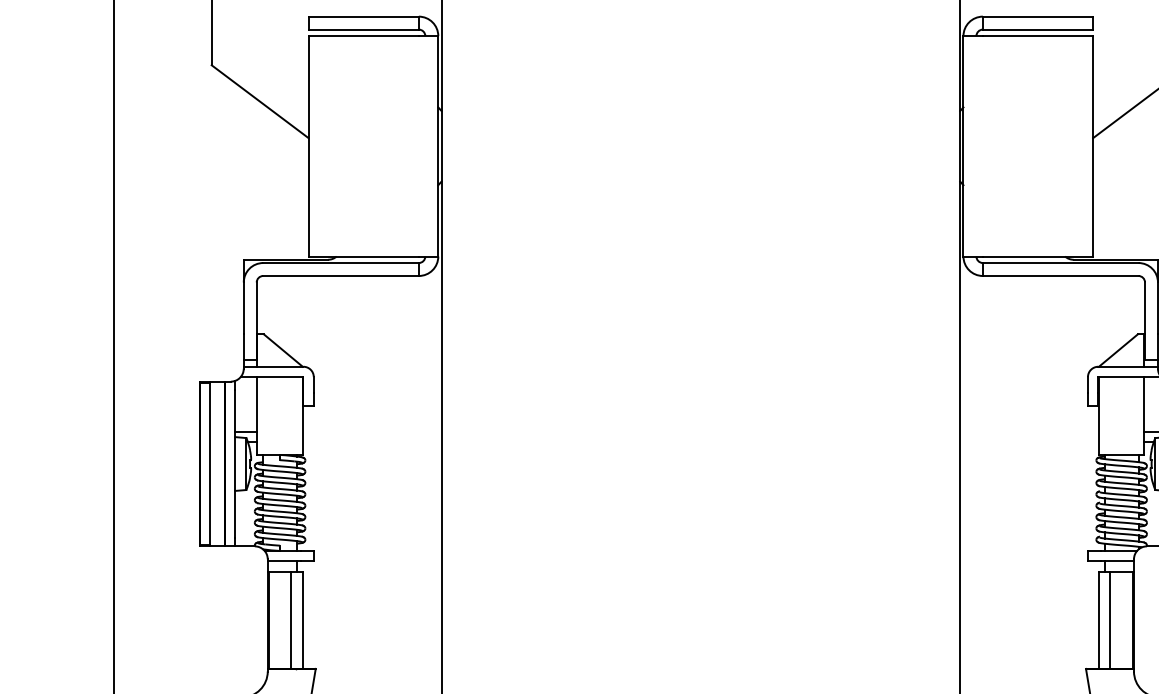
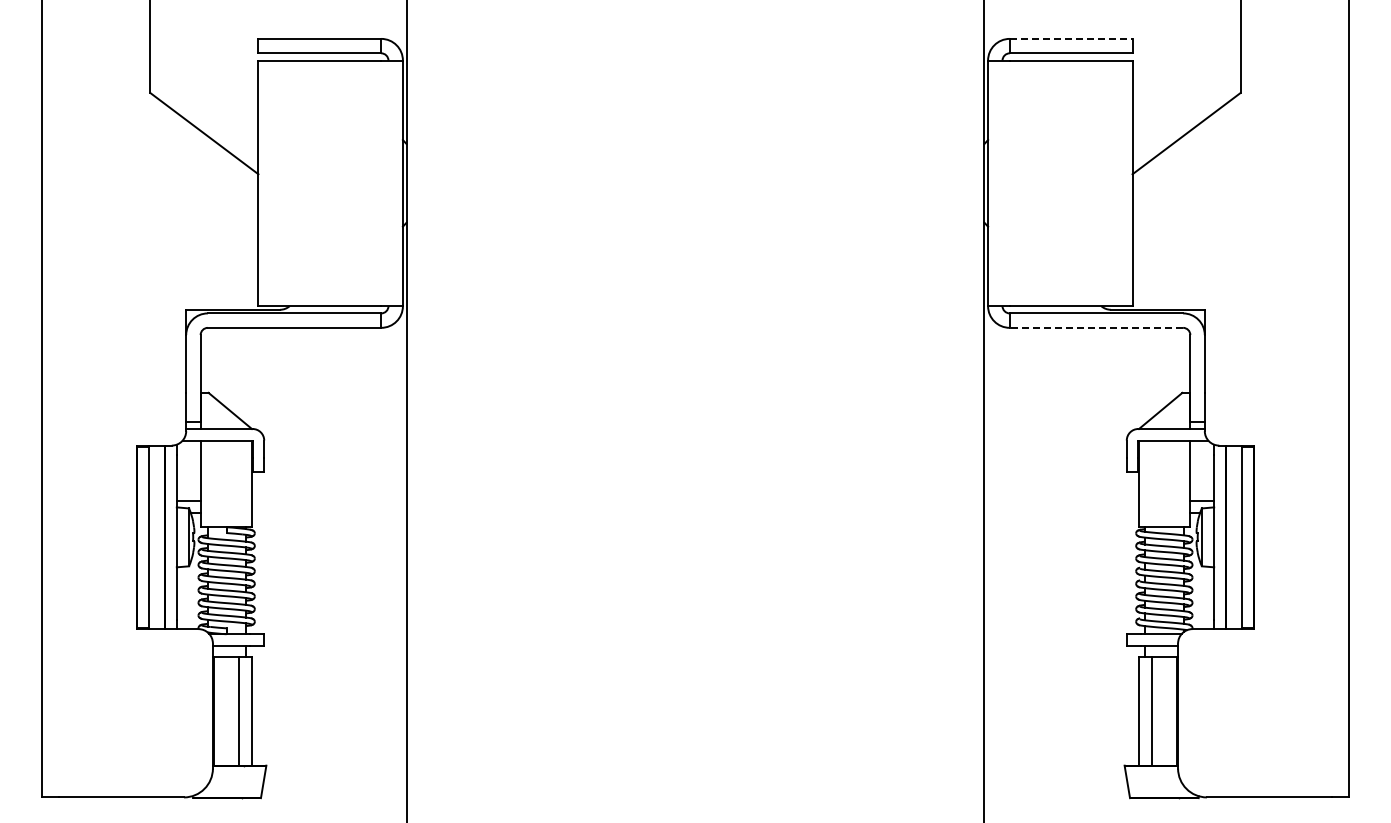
line: (1038, 16) -> (1071, 38), solid -> dashed
line: (1060, 275) -> (1096, 327), solid -> dashed

